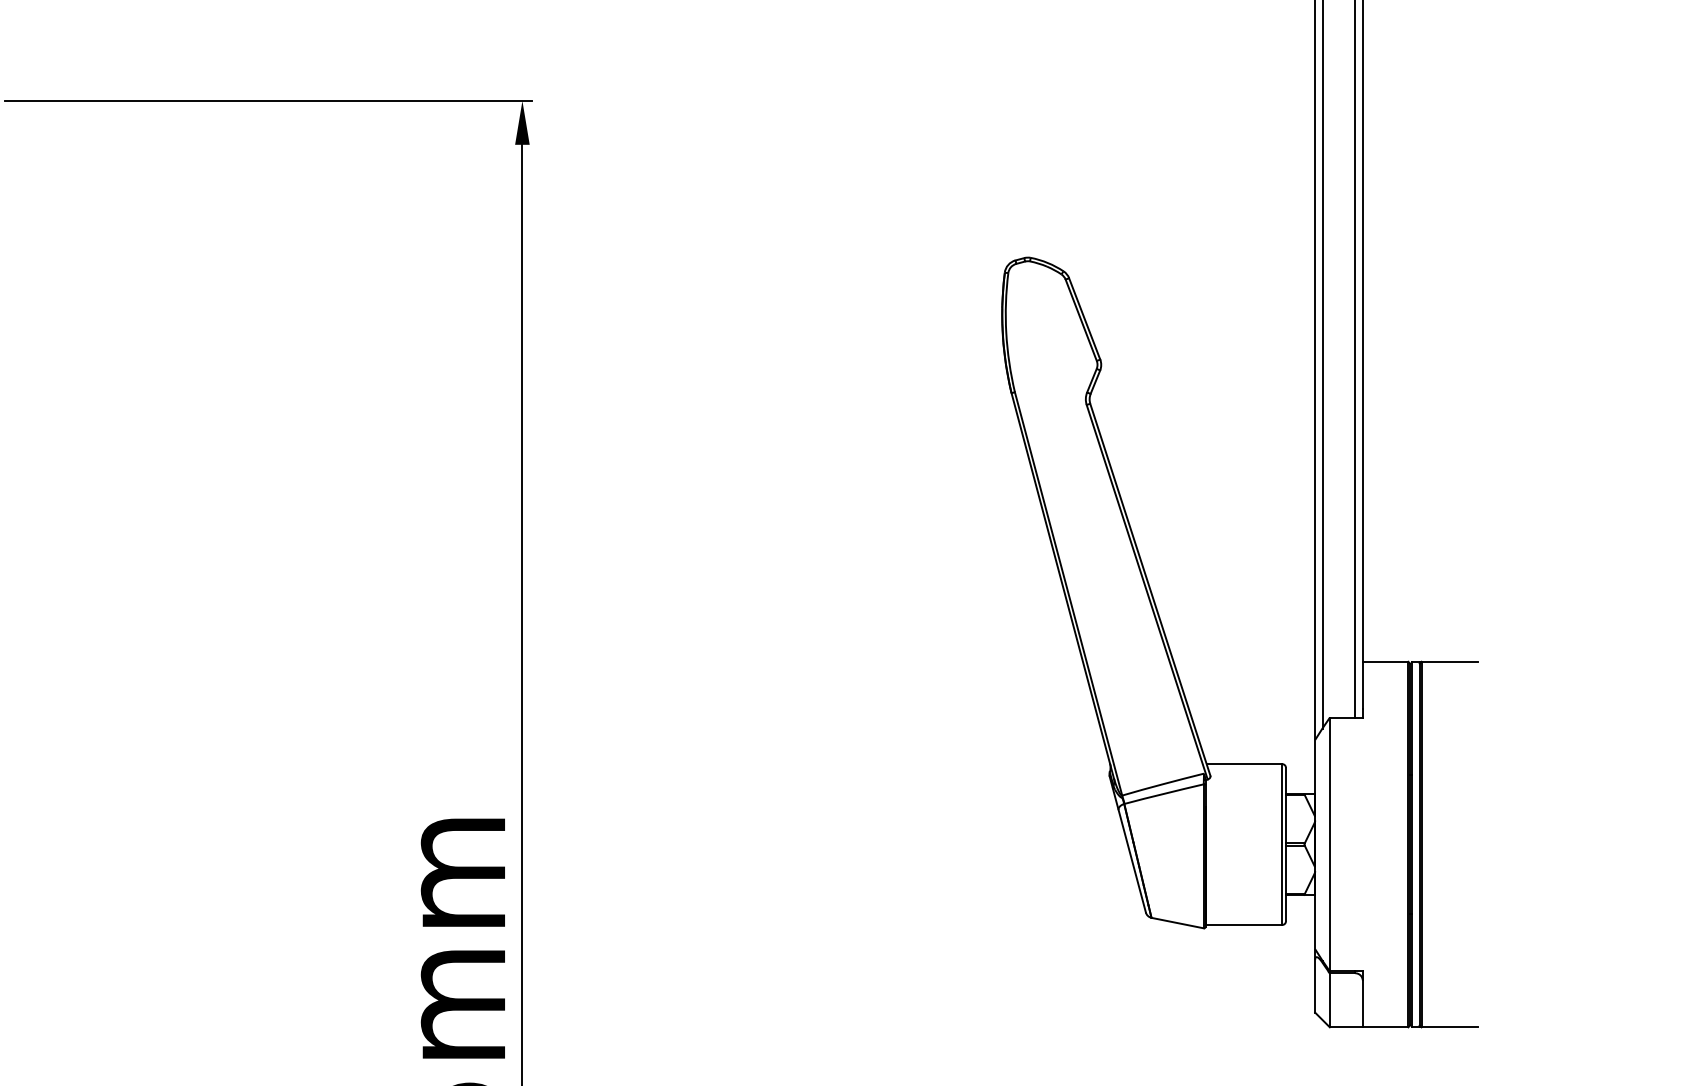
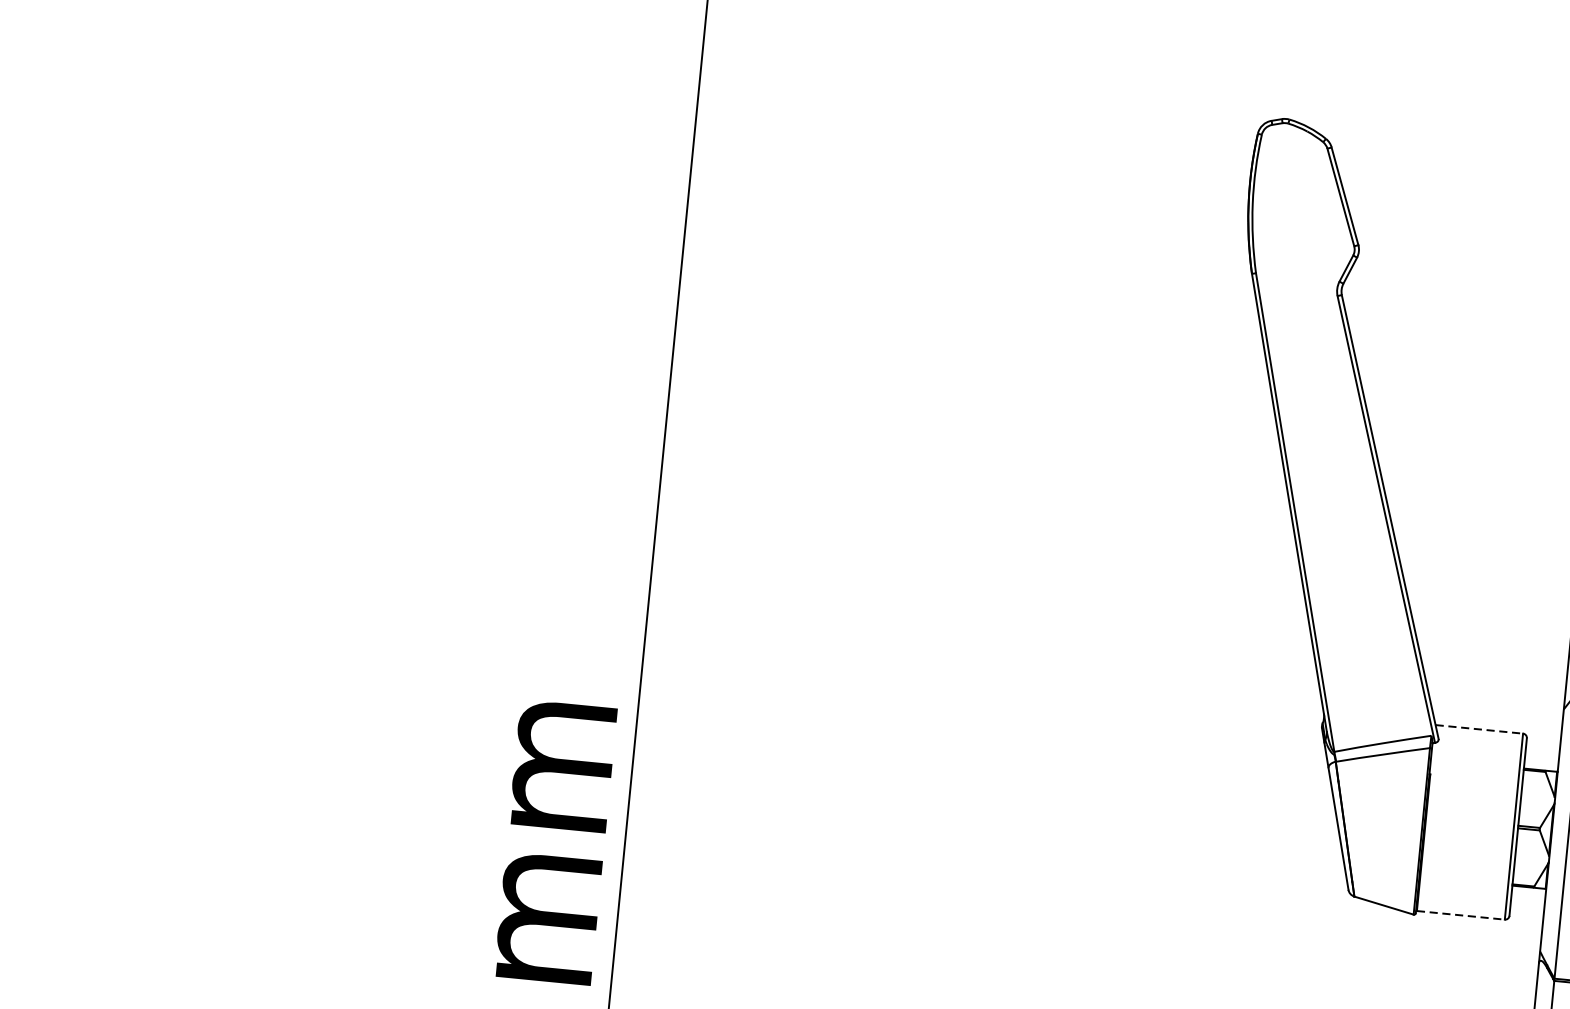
line: (1244, 764) -> (1479, 729), solid -> dashed
line: (1244, 924) -> (1461, 914), solid -> dashed

